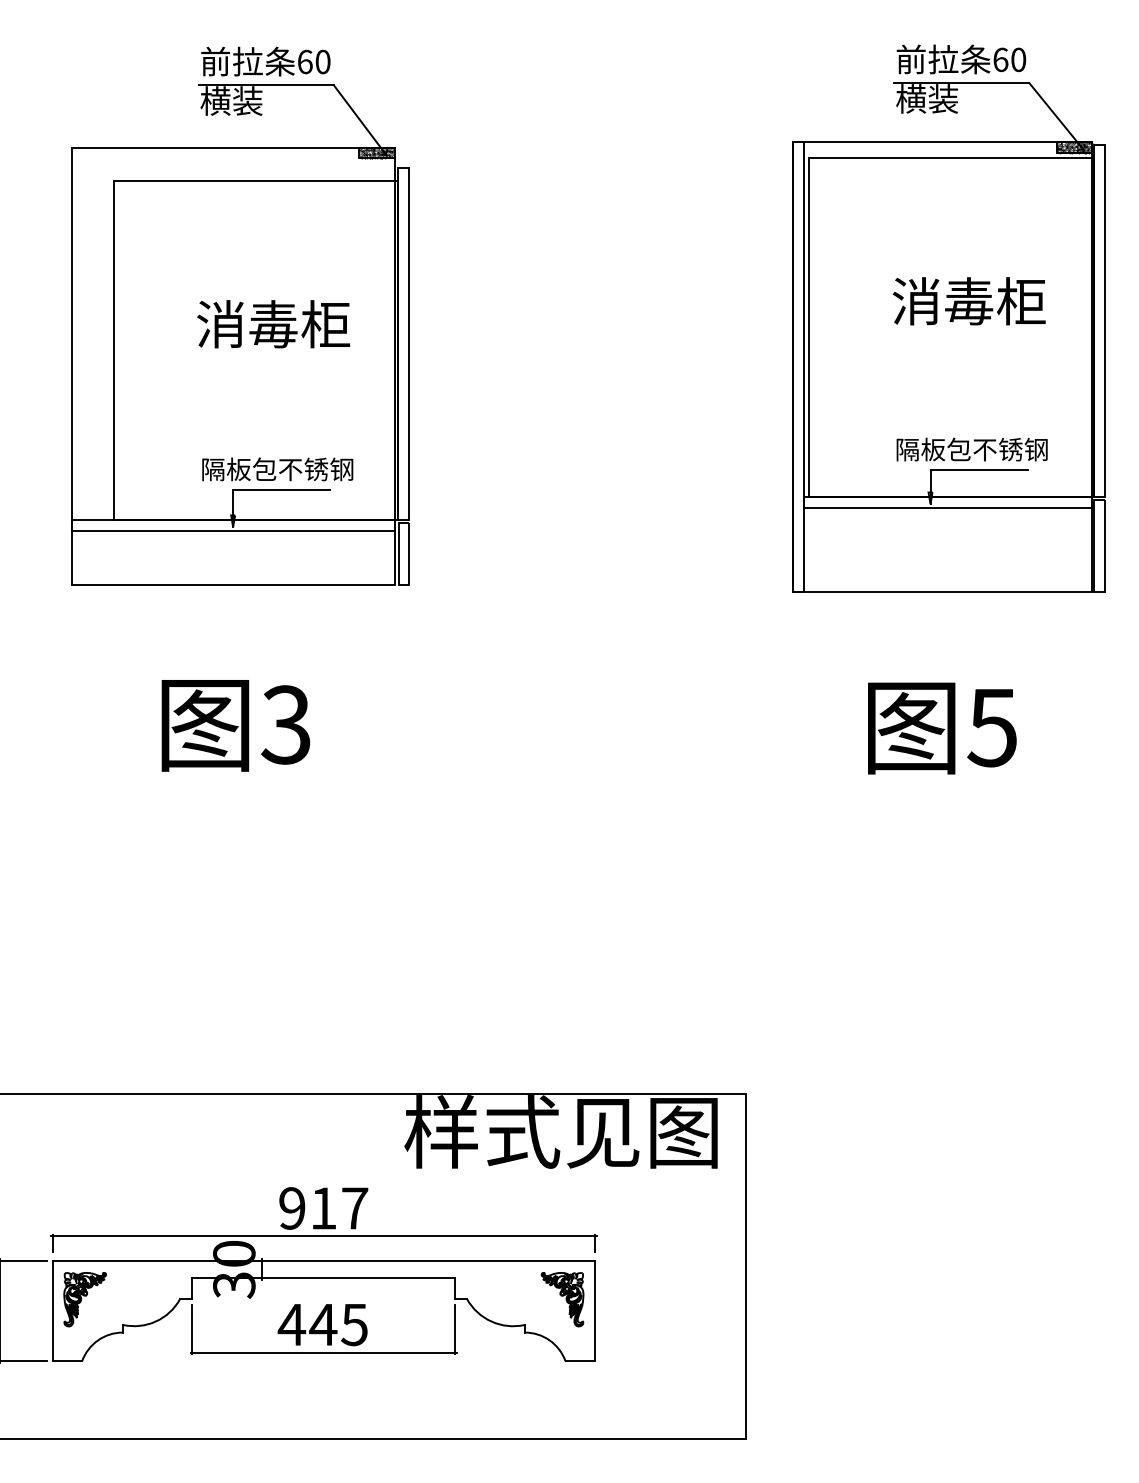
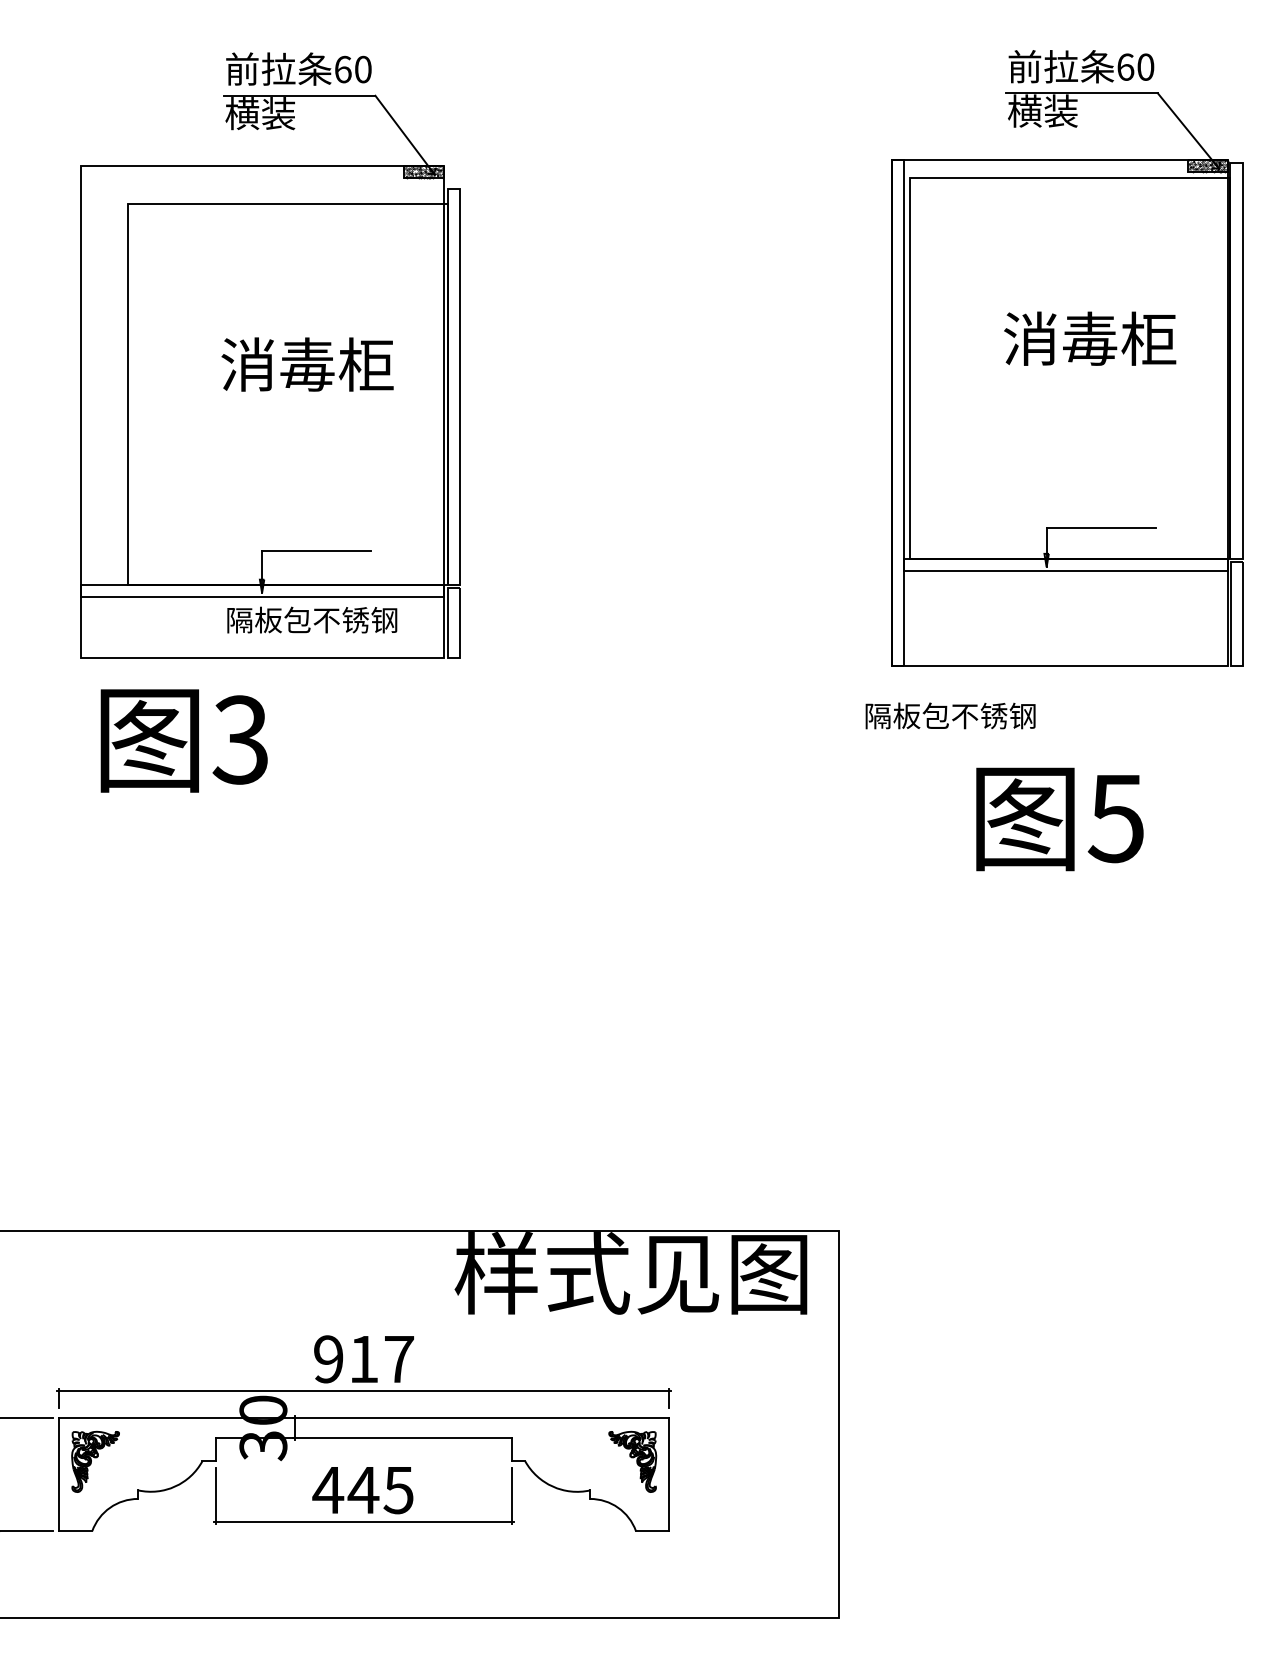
text: (971, 449) -> (949, 715), moved
text: (277, 469) -> (312, 620), moved
text: (235, 725) -> (183, 740), moved

